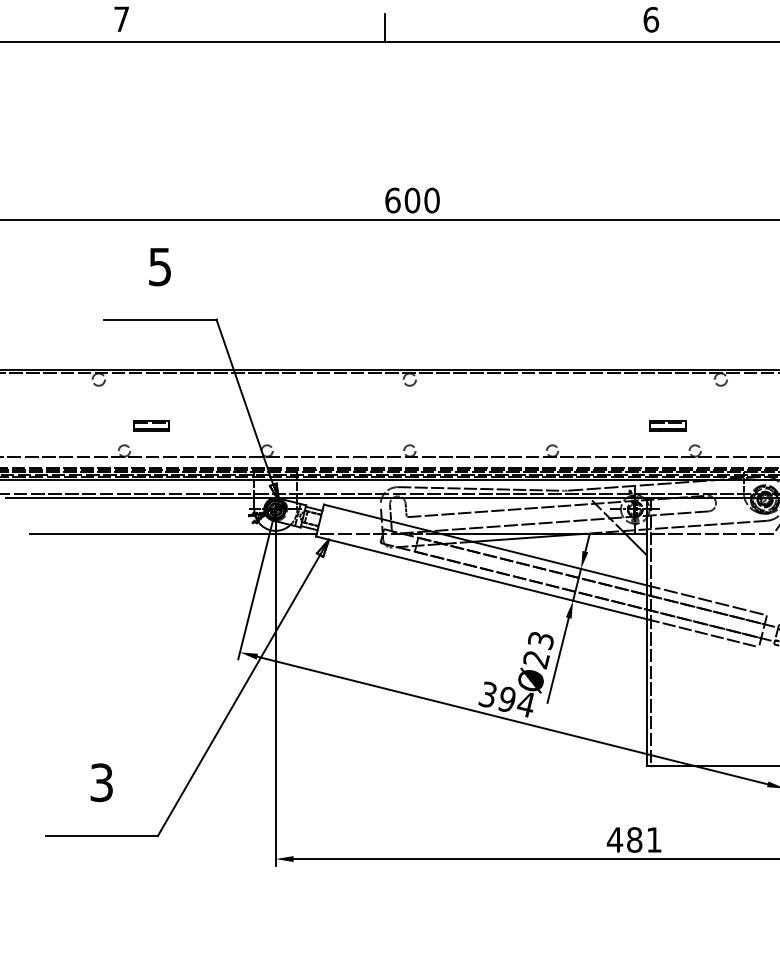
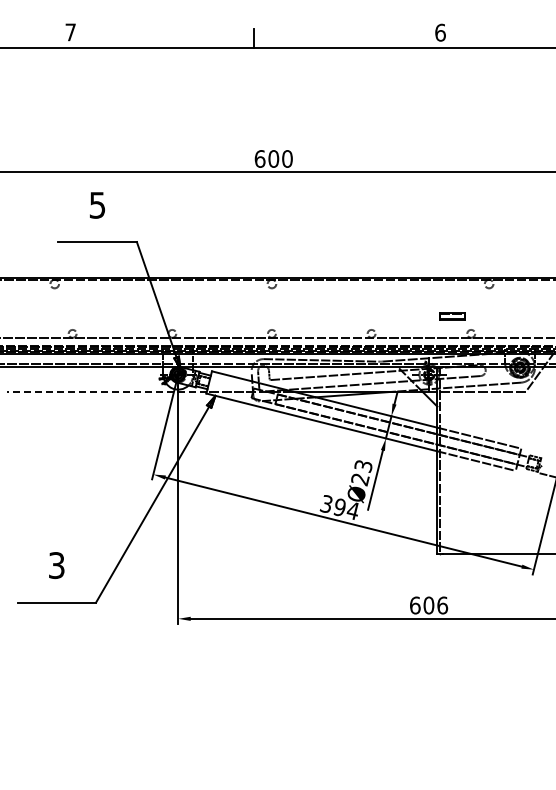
part: (151, 426) -> (91, 316), removed
line: (172, 533) -> (106, 391), solid -> dashed
text: (634, 839) -> (428, 605), 481 -> 606

